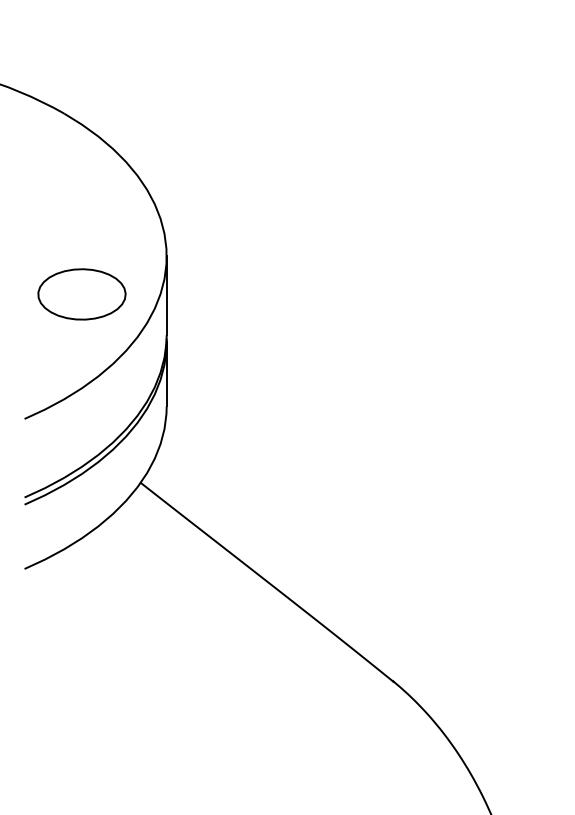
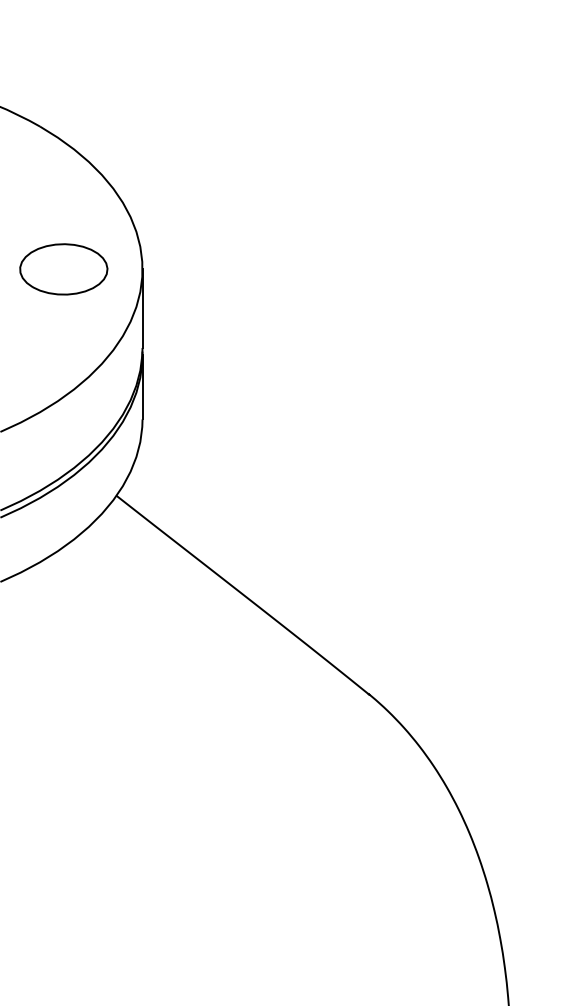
part: (81, 294) -> (63, 269), moved

